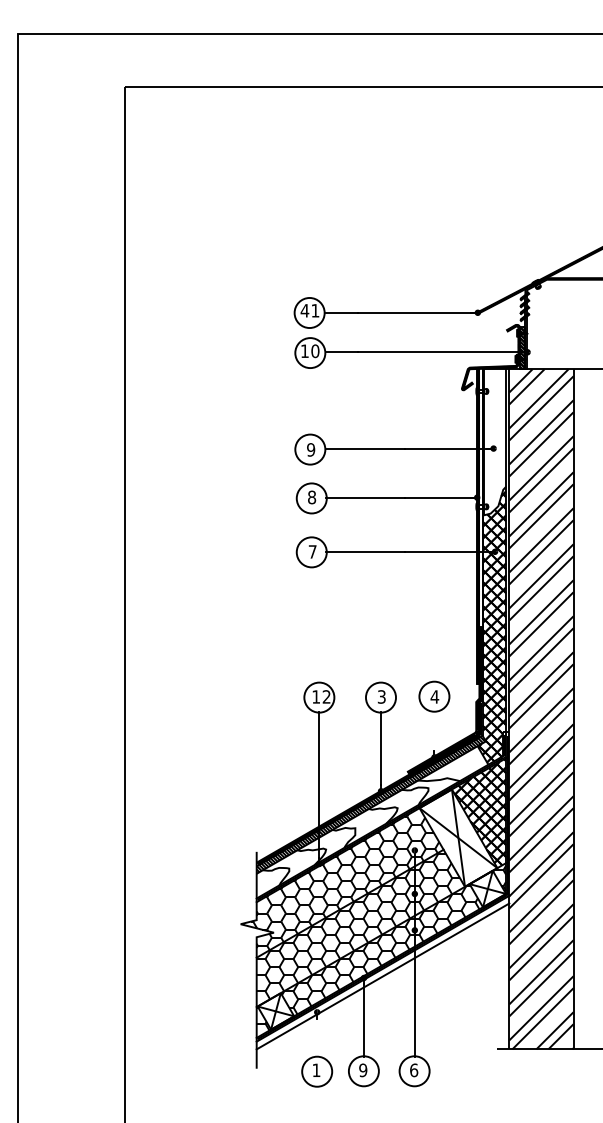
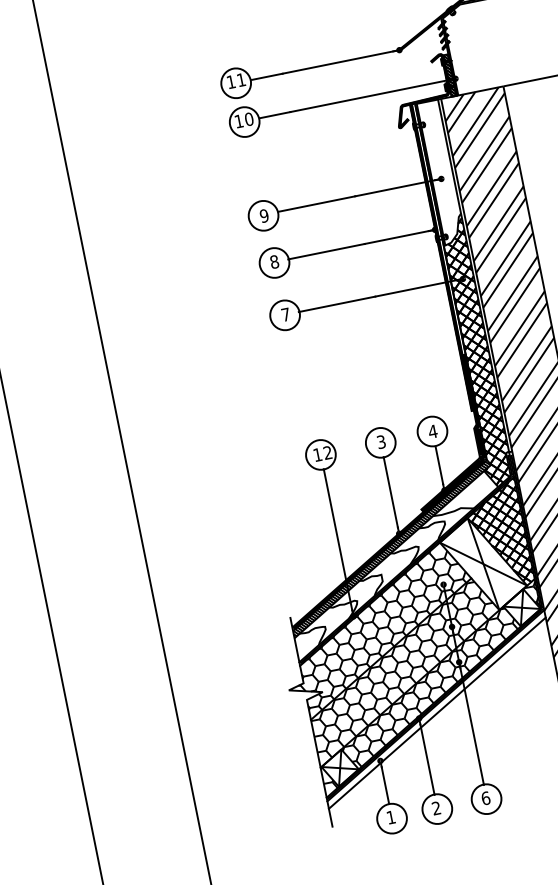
text: (304, 310) -> (230, 81), 41 -> 11
line: (434, 731) -> (439, 465), added
line: (317, 1037) -> (385, 785), added
text: (363, 1070) -> (436, 808), 9 -> 2

